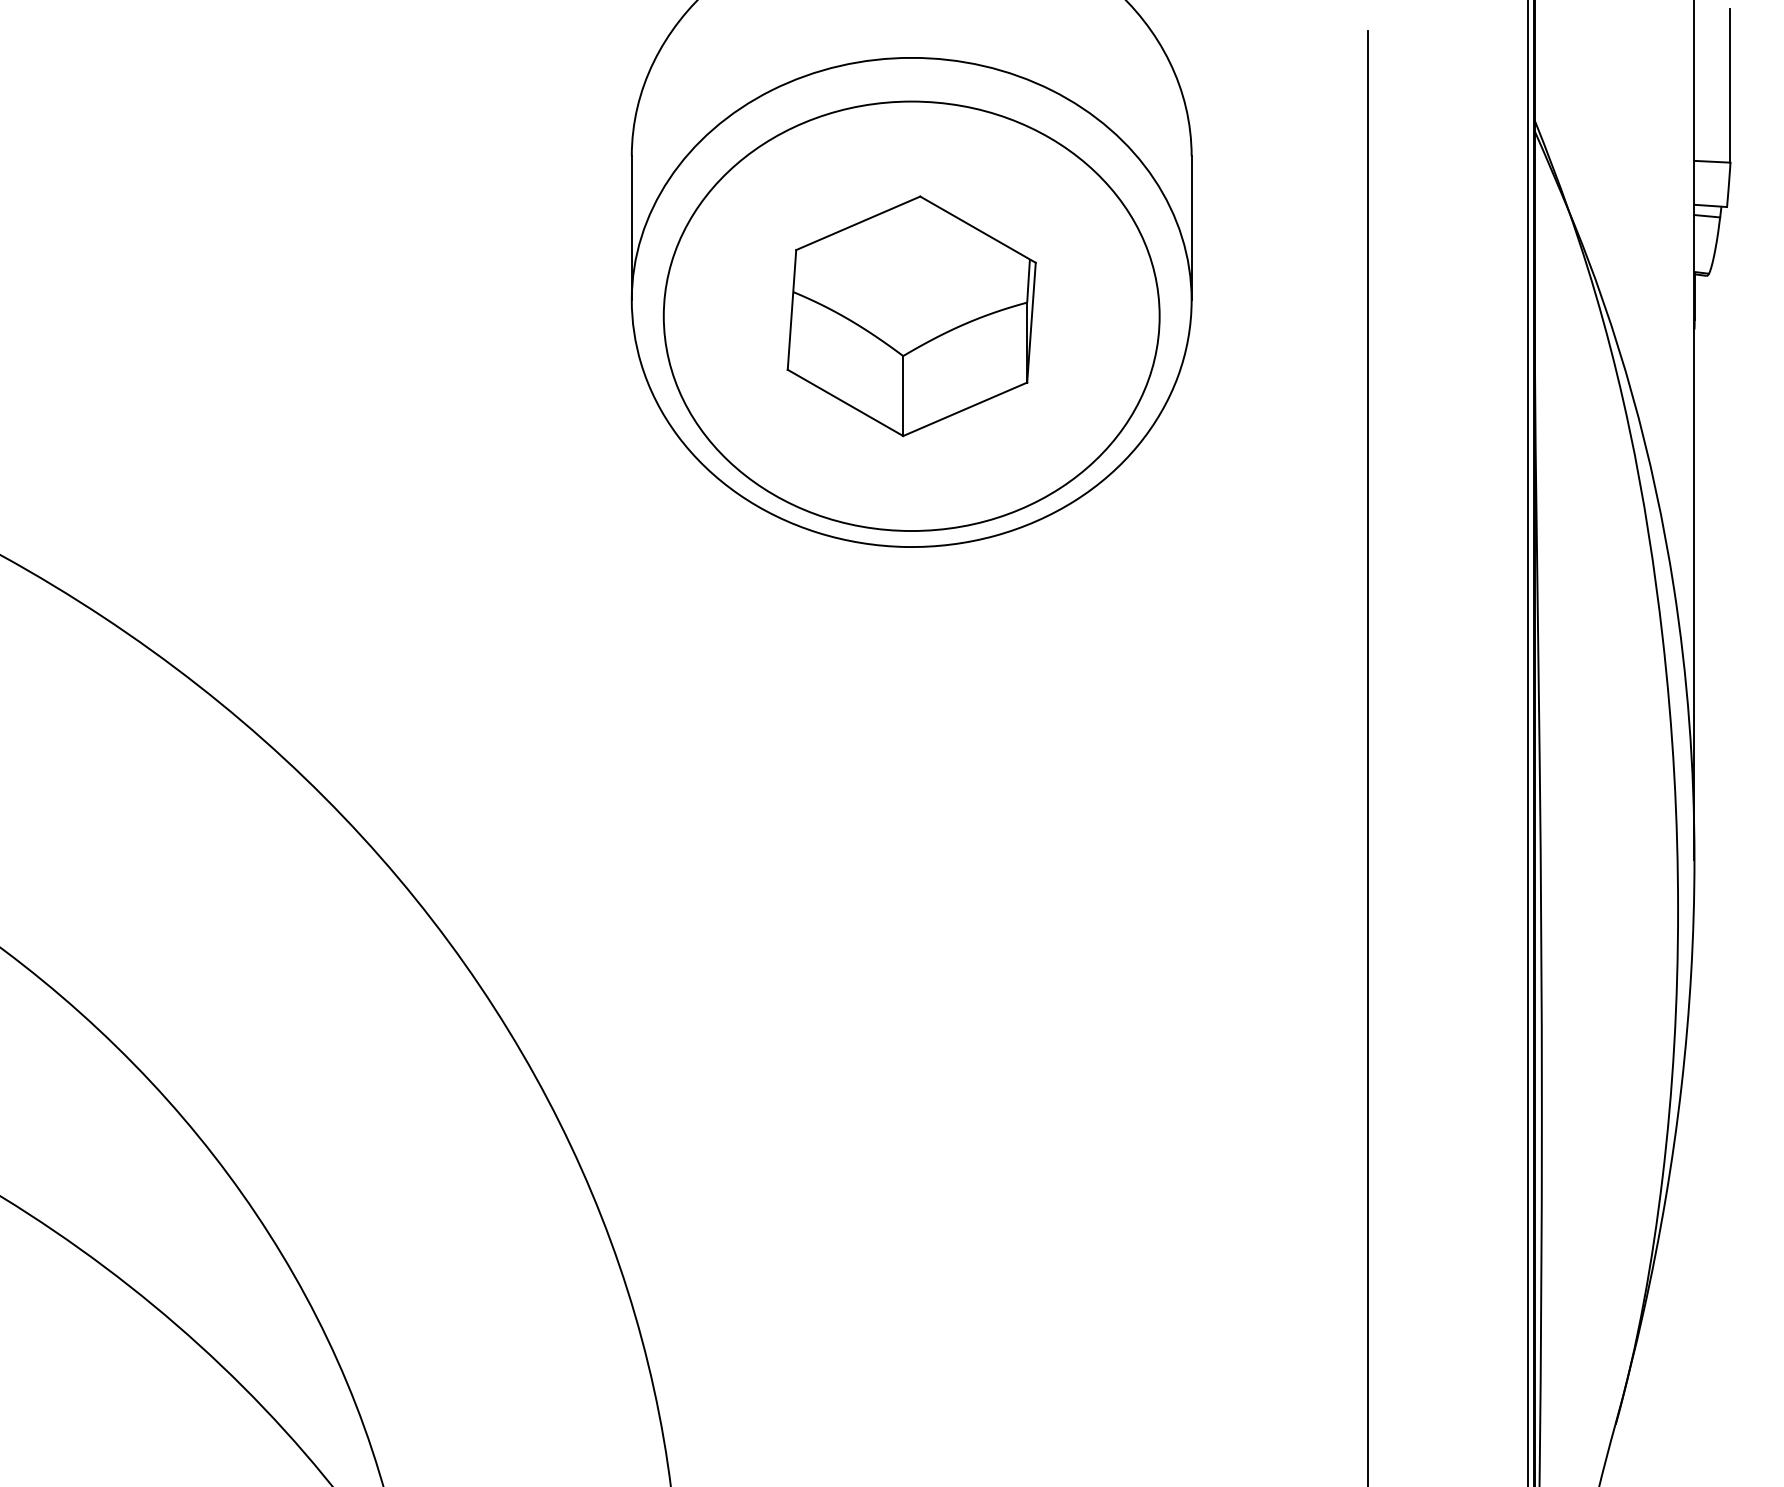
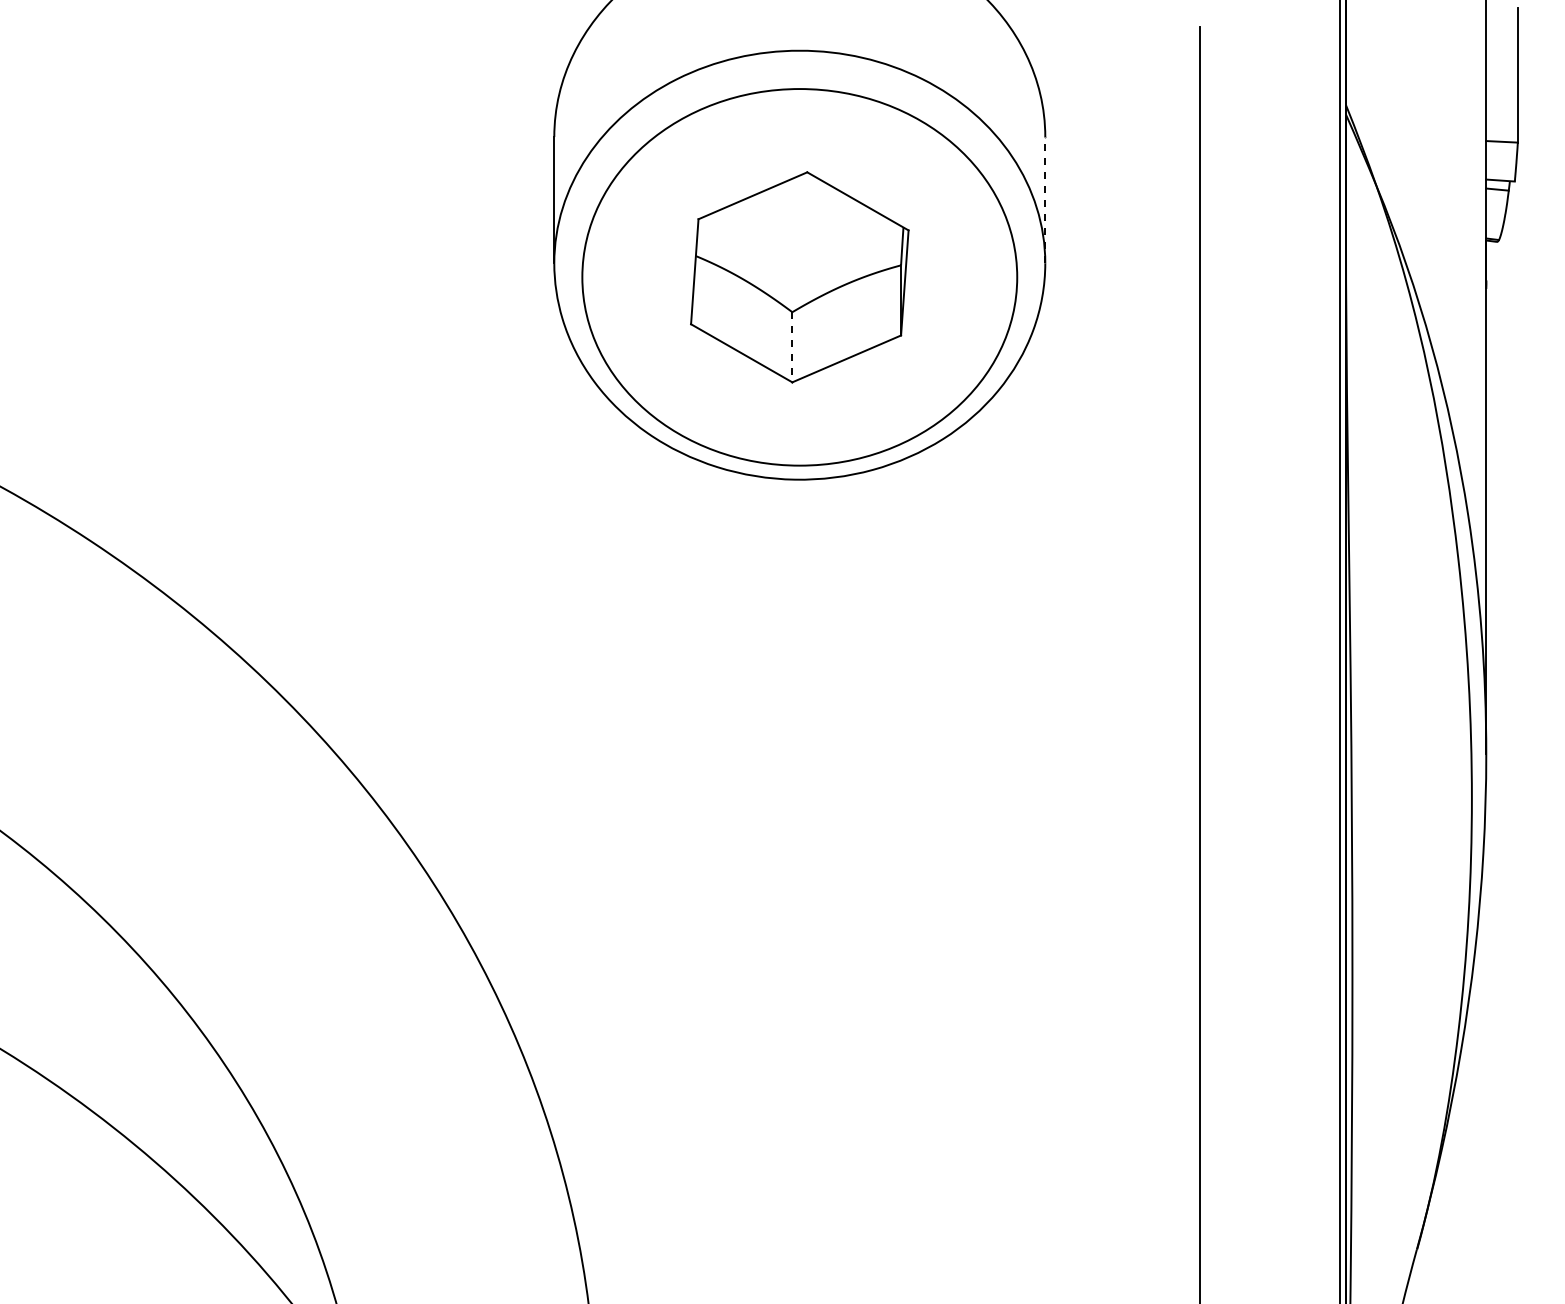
line: (1191, 228) -> (1045, 200), solid -> dashed
line: (903, 396) -> (792, 347), solid -> dashed

